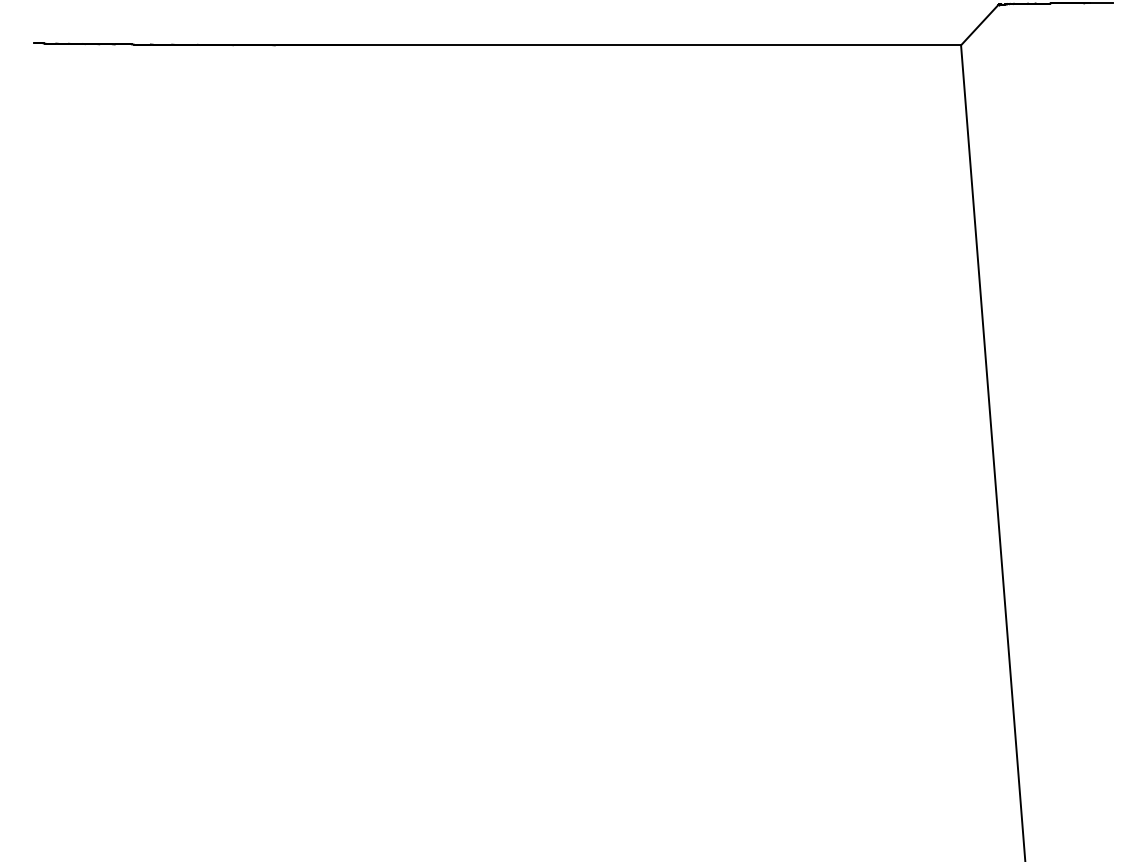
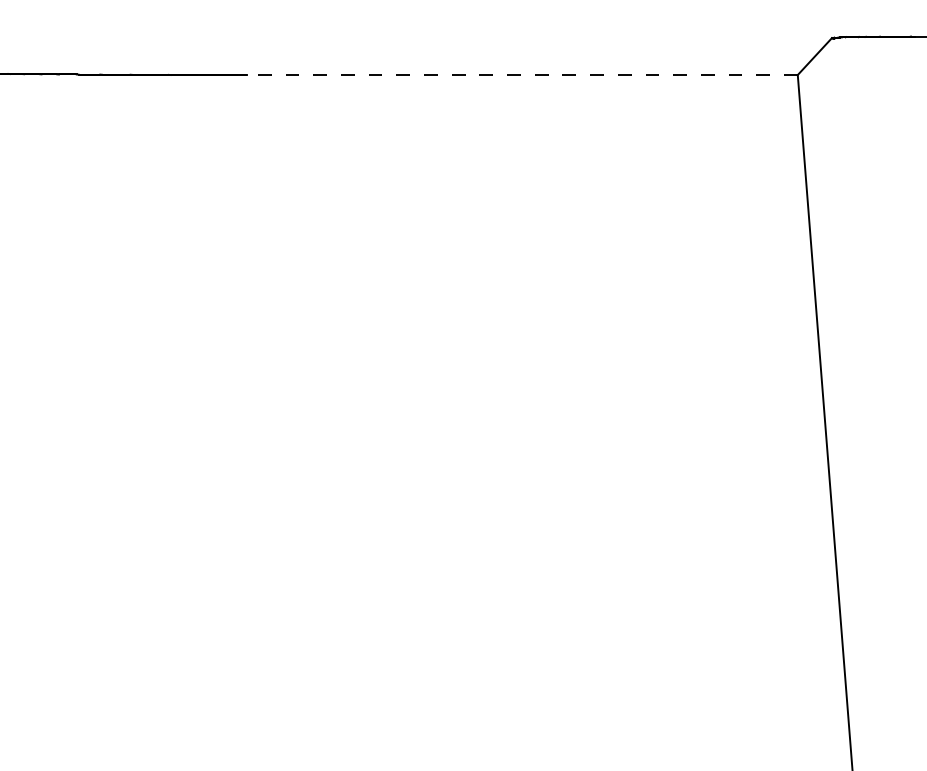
line: (659, 45) -> (522, 75), solid -> dashed

